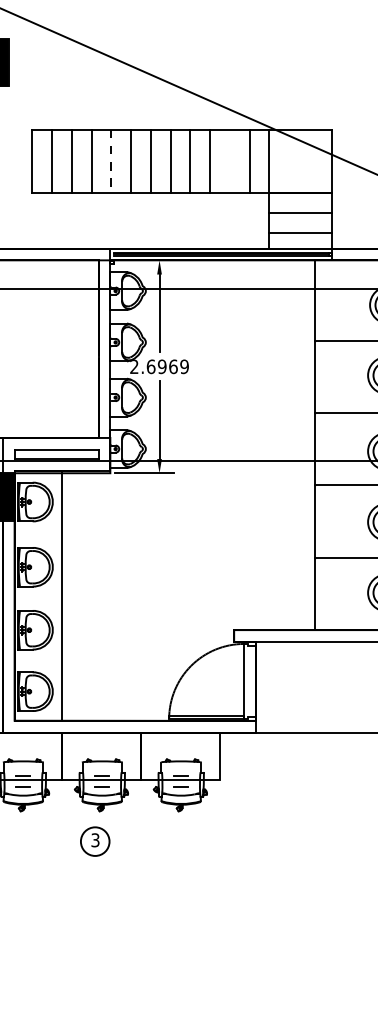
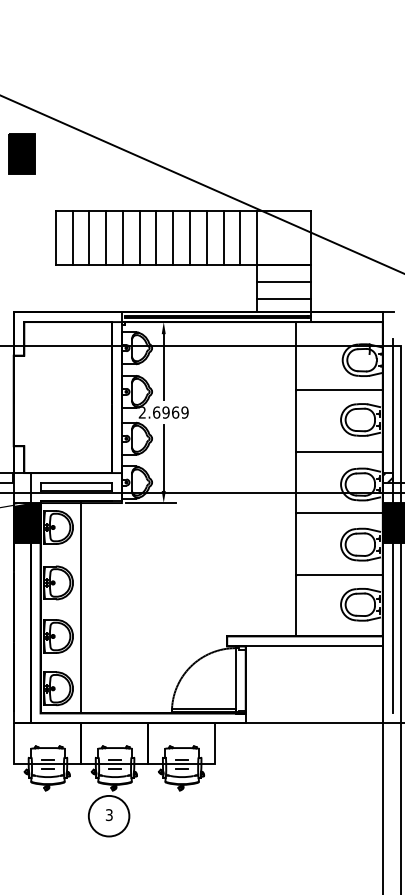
line: (111, 162) -> (122, 238), dashed -> solid
line: (229, 162) -> (223, 238), added
circle: (94, 840) -> (108, 815), size x1.67

